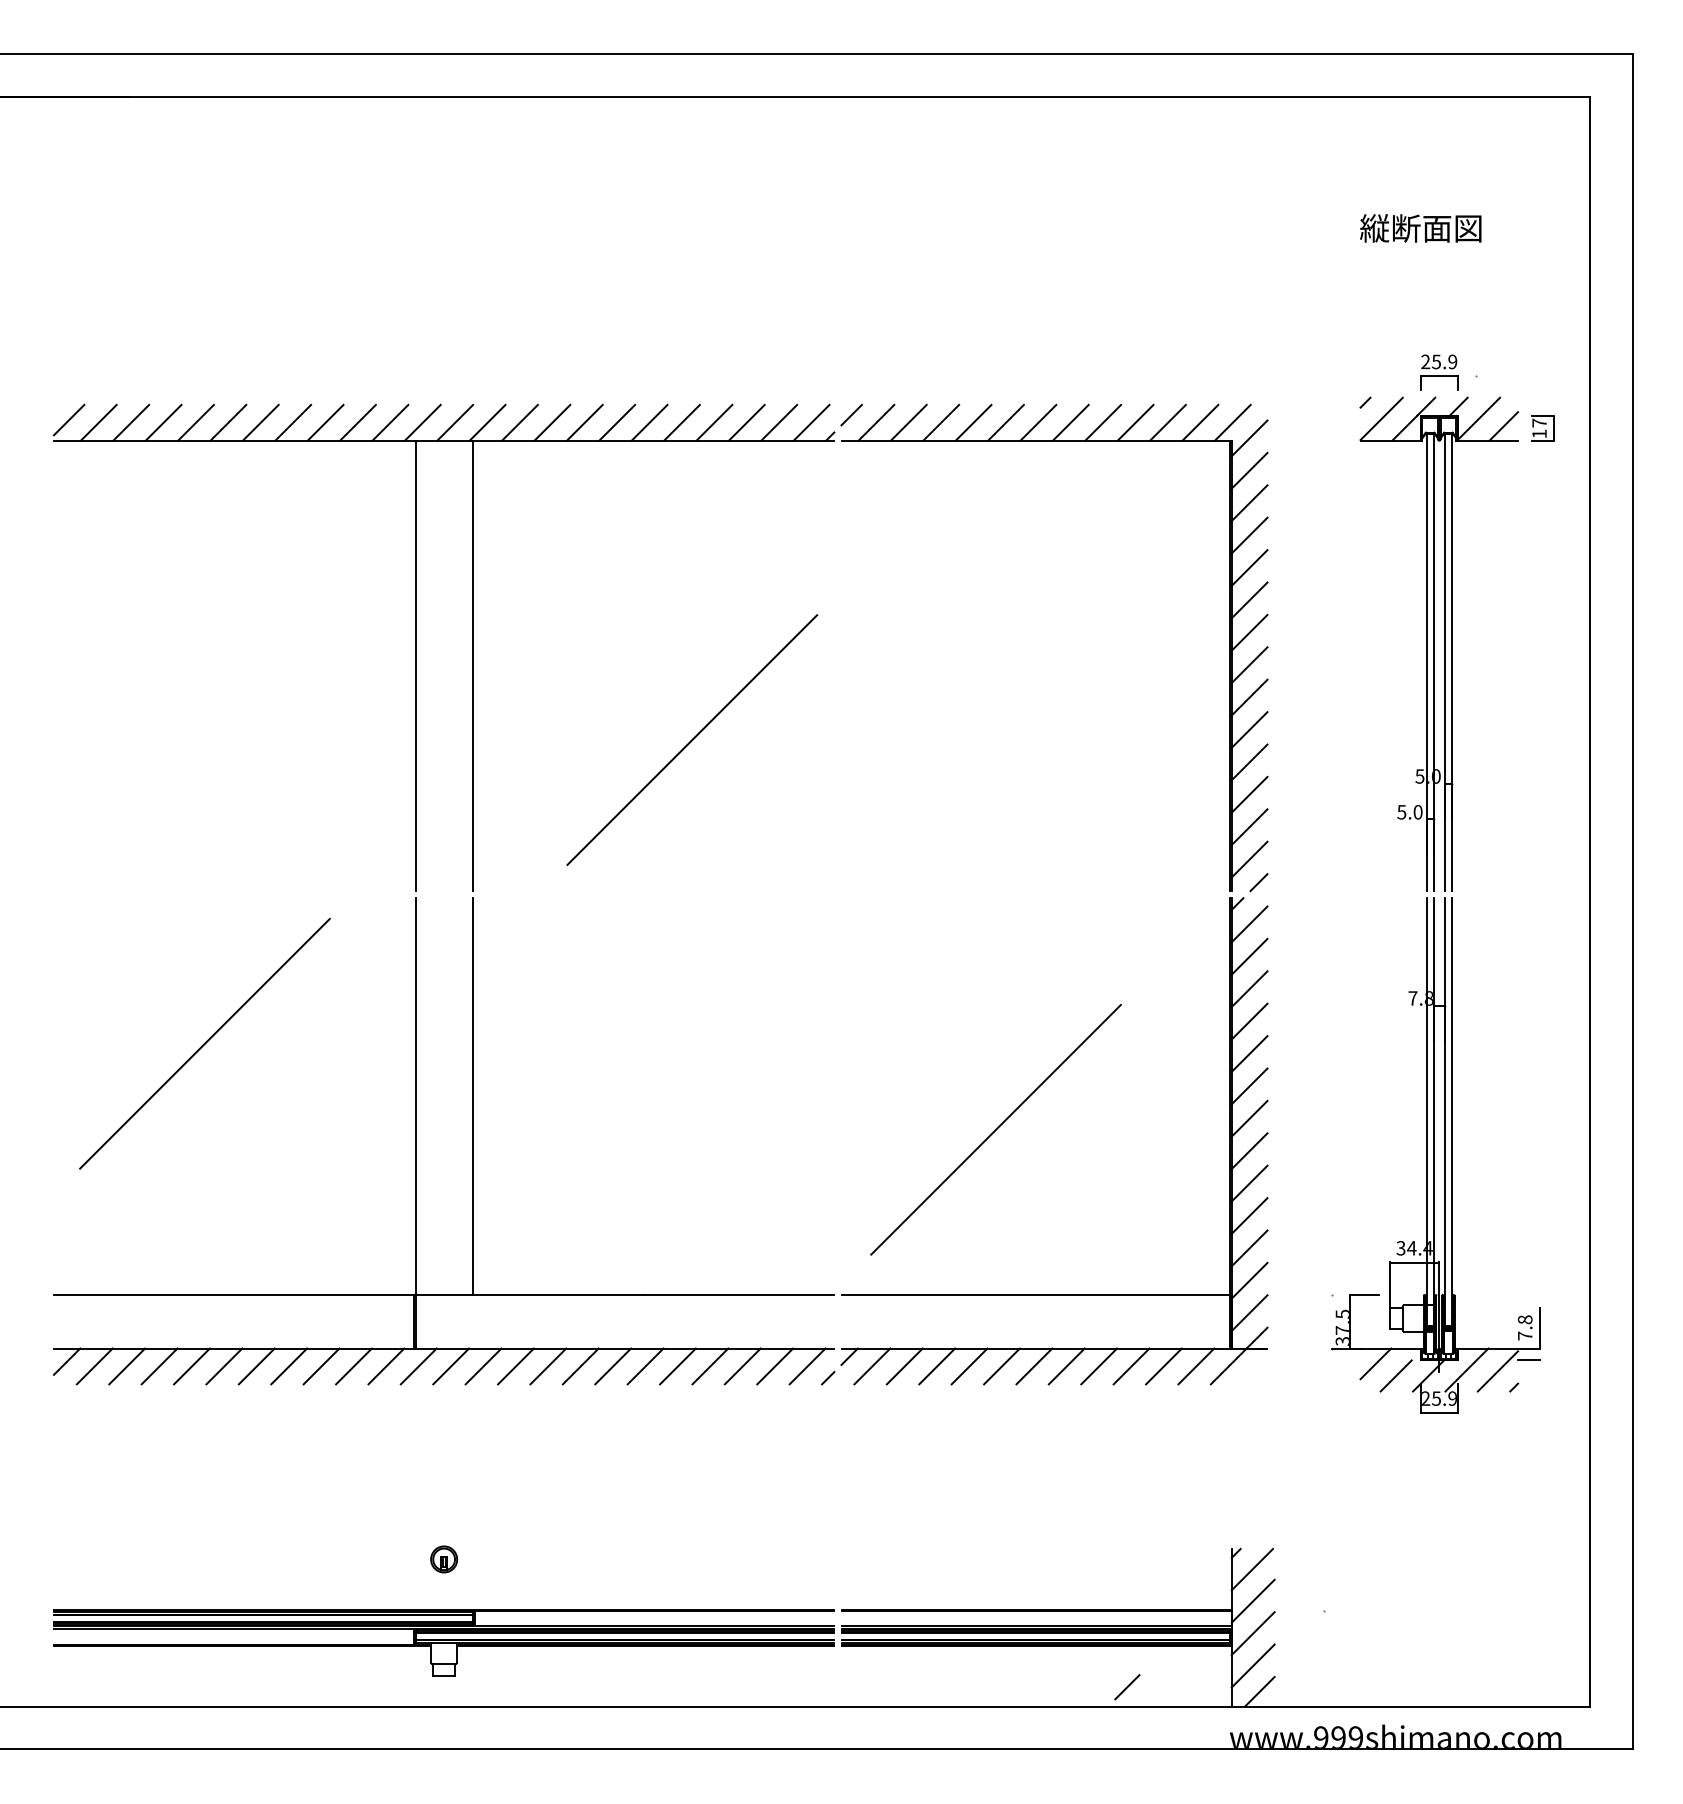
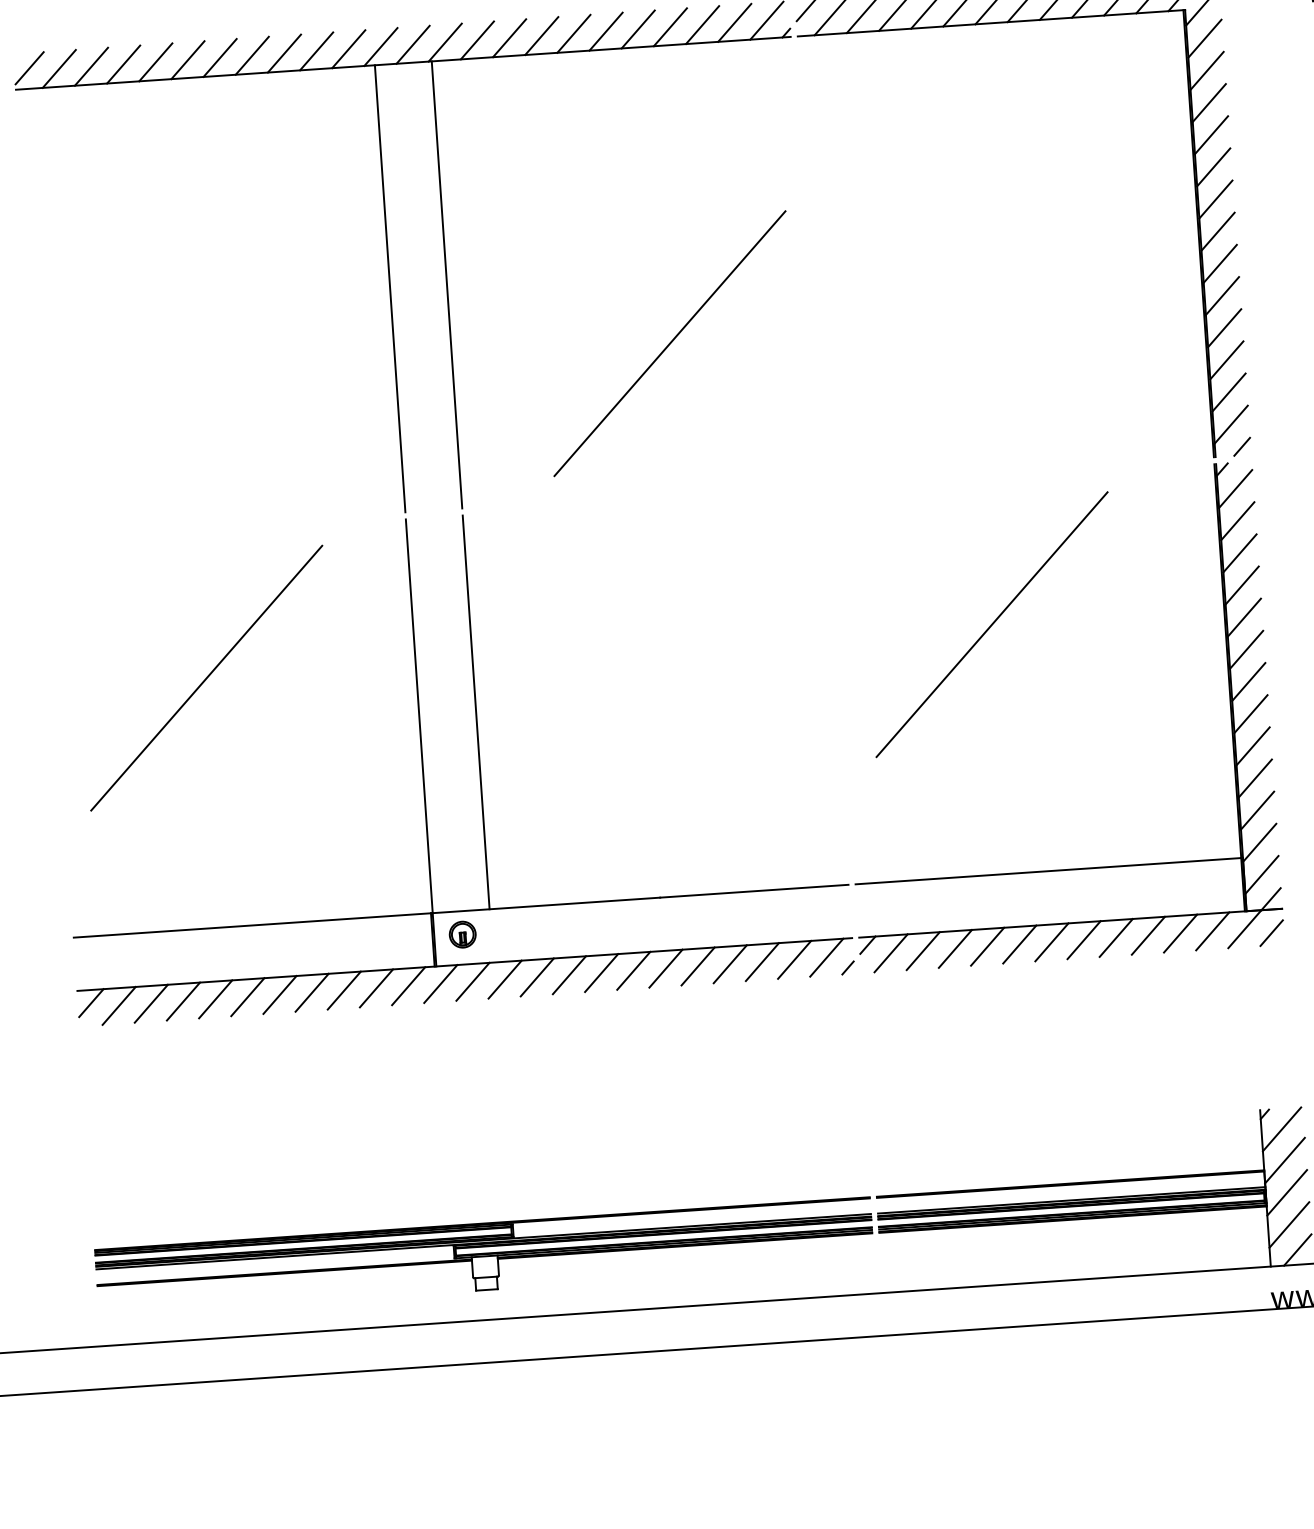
line: (995, 1129) -> (991, 624), moved
part: (444, 1559) -> (463, 934), moved
line: (1127, 1687) -> (1271, 933), moved

